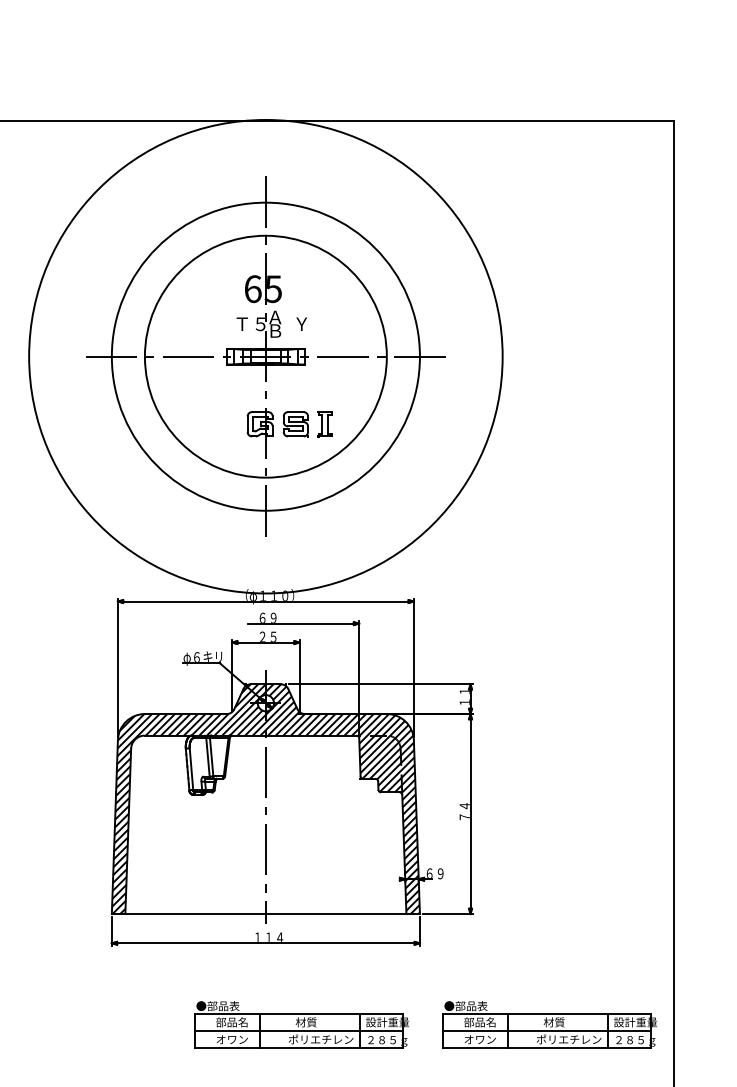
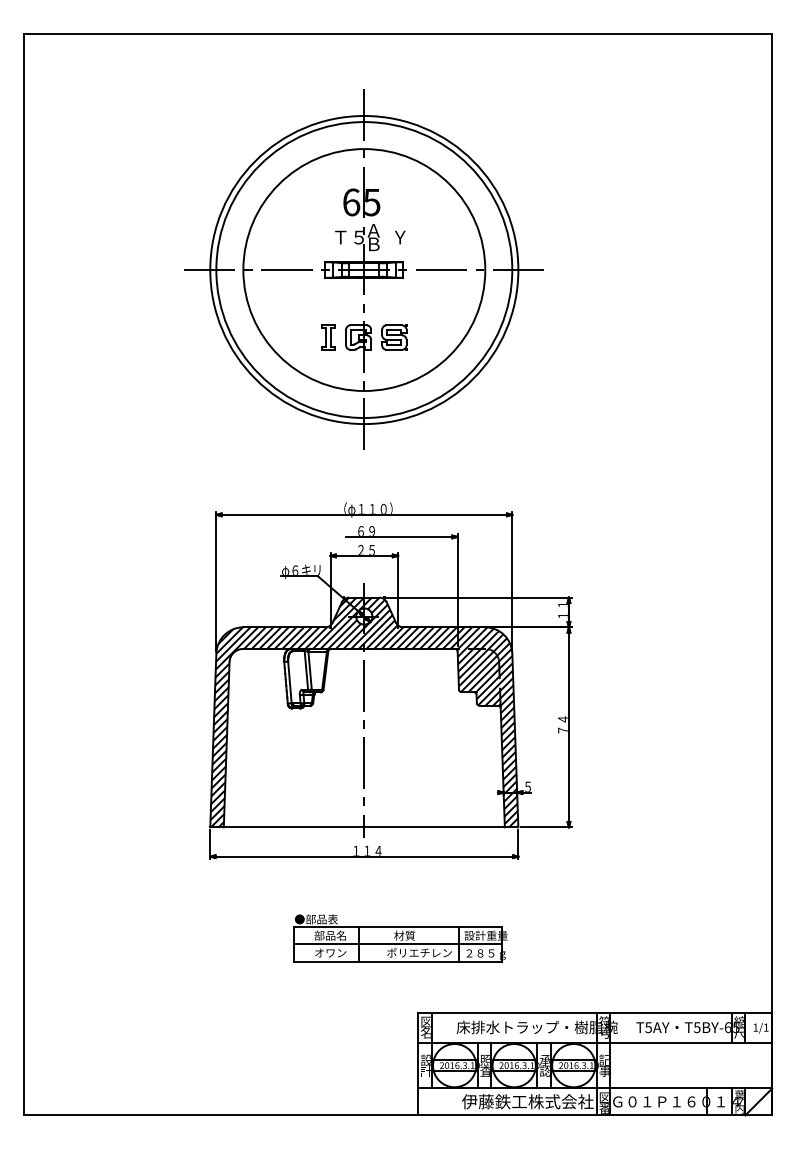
circle: (266, 357) -> (364, 270), size x0.62
part: (325, 424) -> (328, 337), moved
text: (435, 873) -> (533, 786), ６９ -> ５
part: (550, 1025) -> (648, 938), removed

